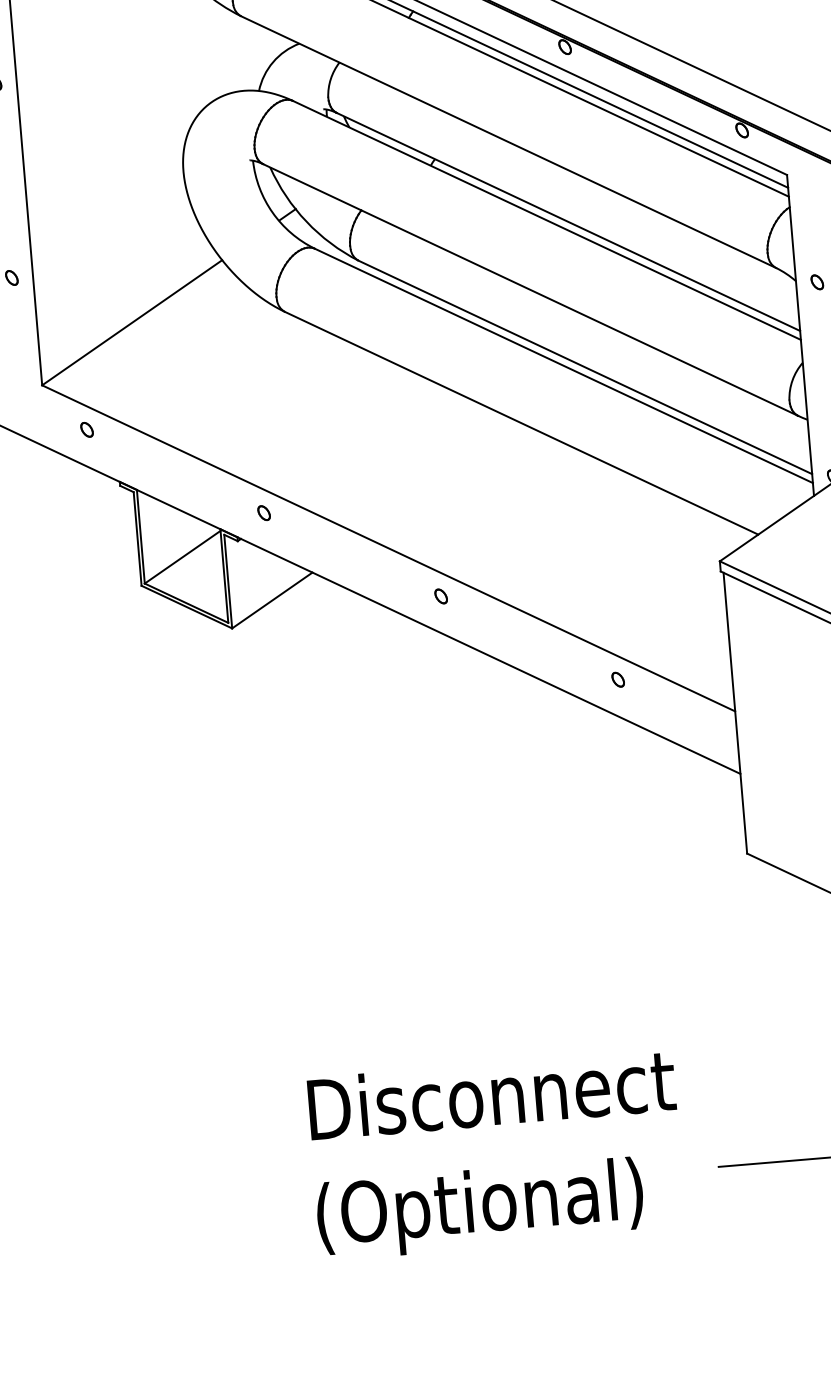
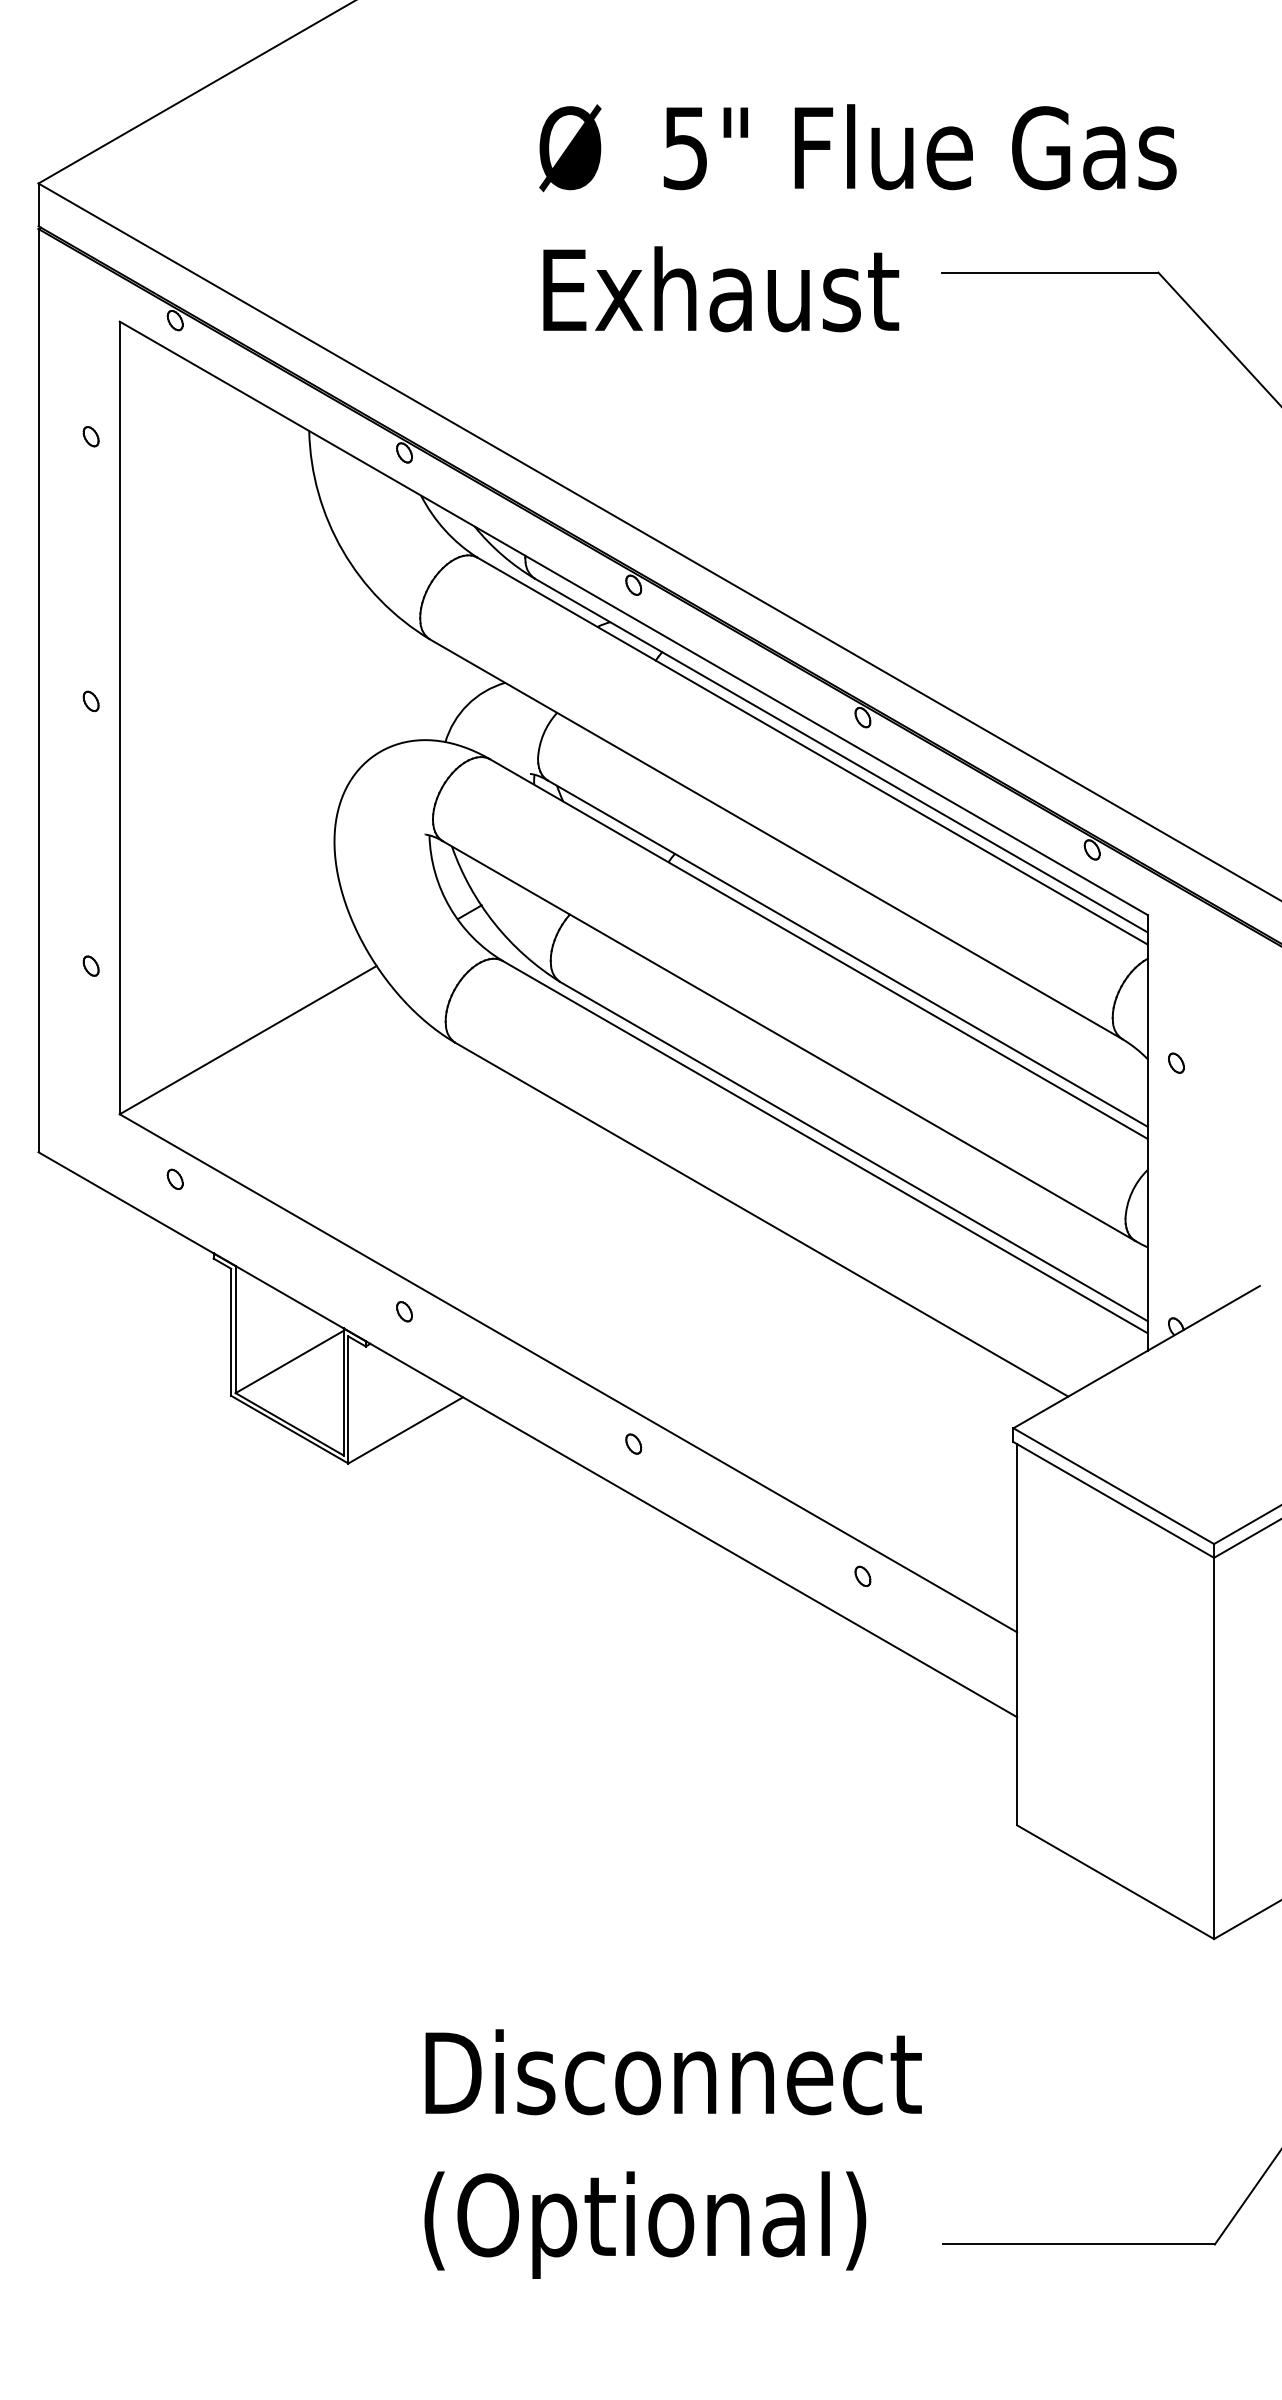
text: (495, 1154) -> (672, 2153), moved

